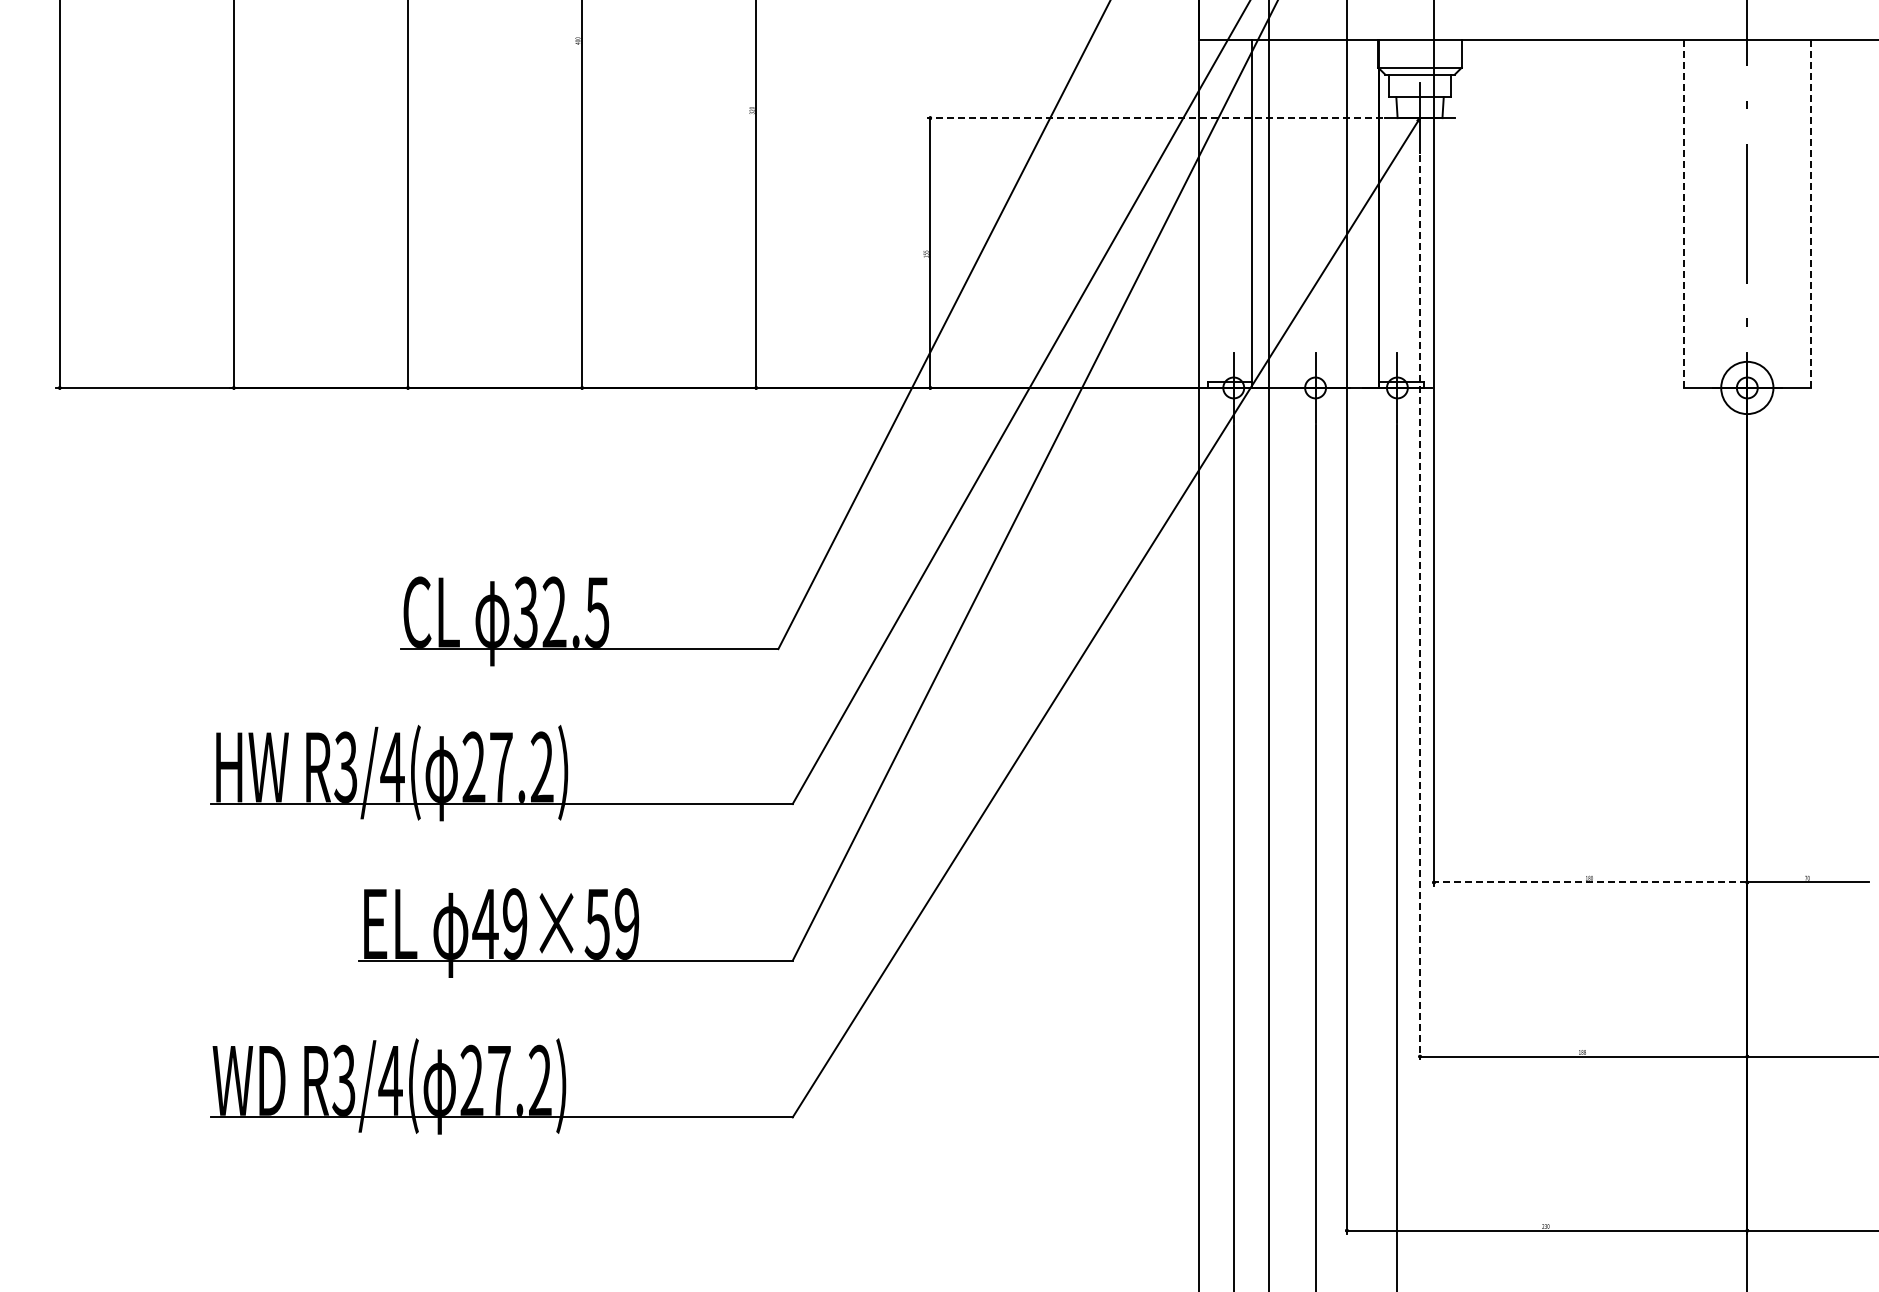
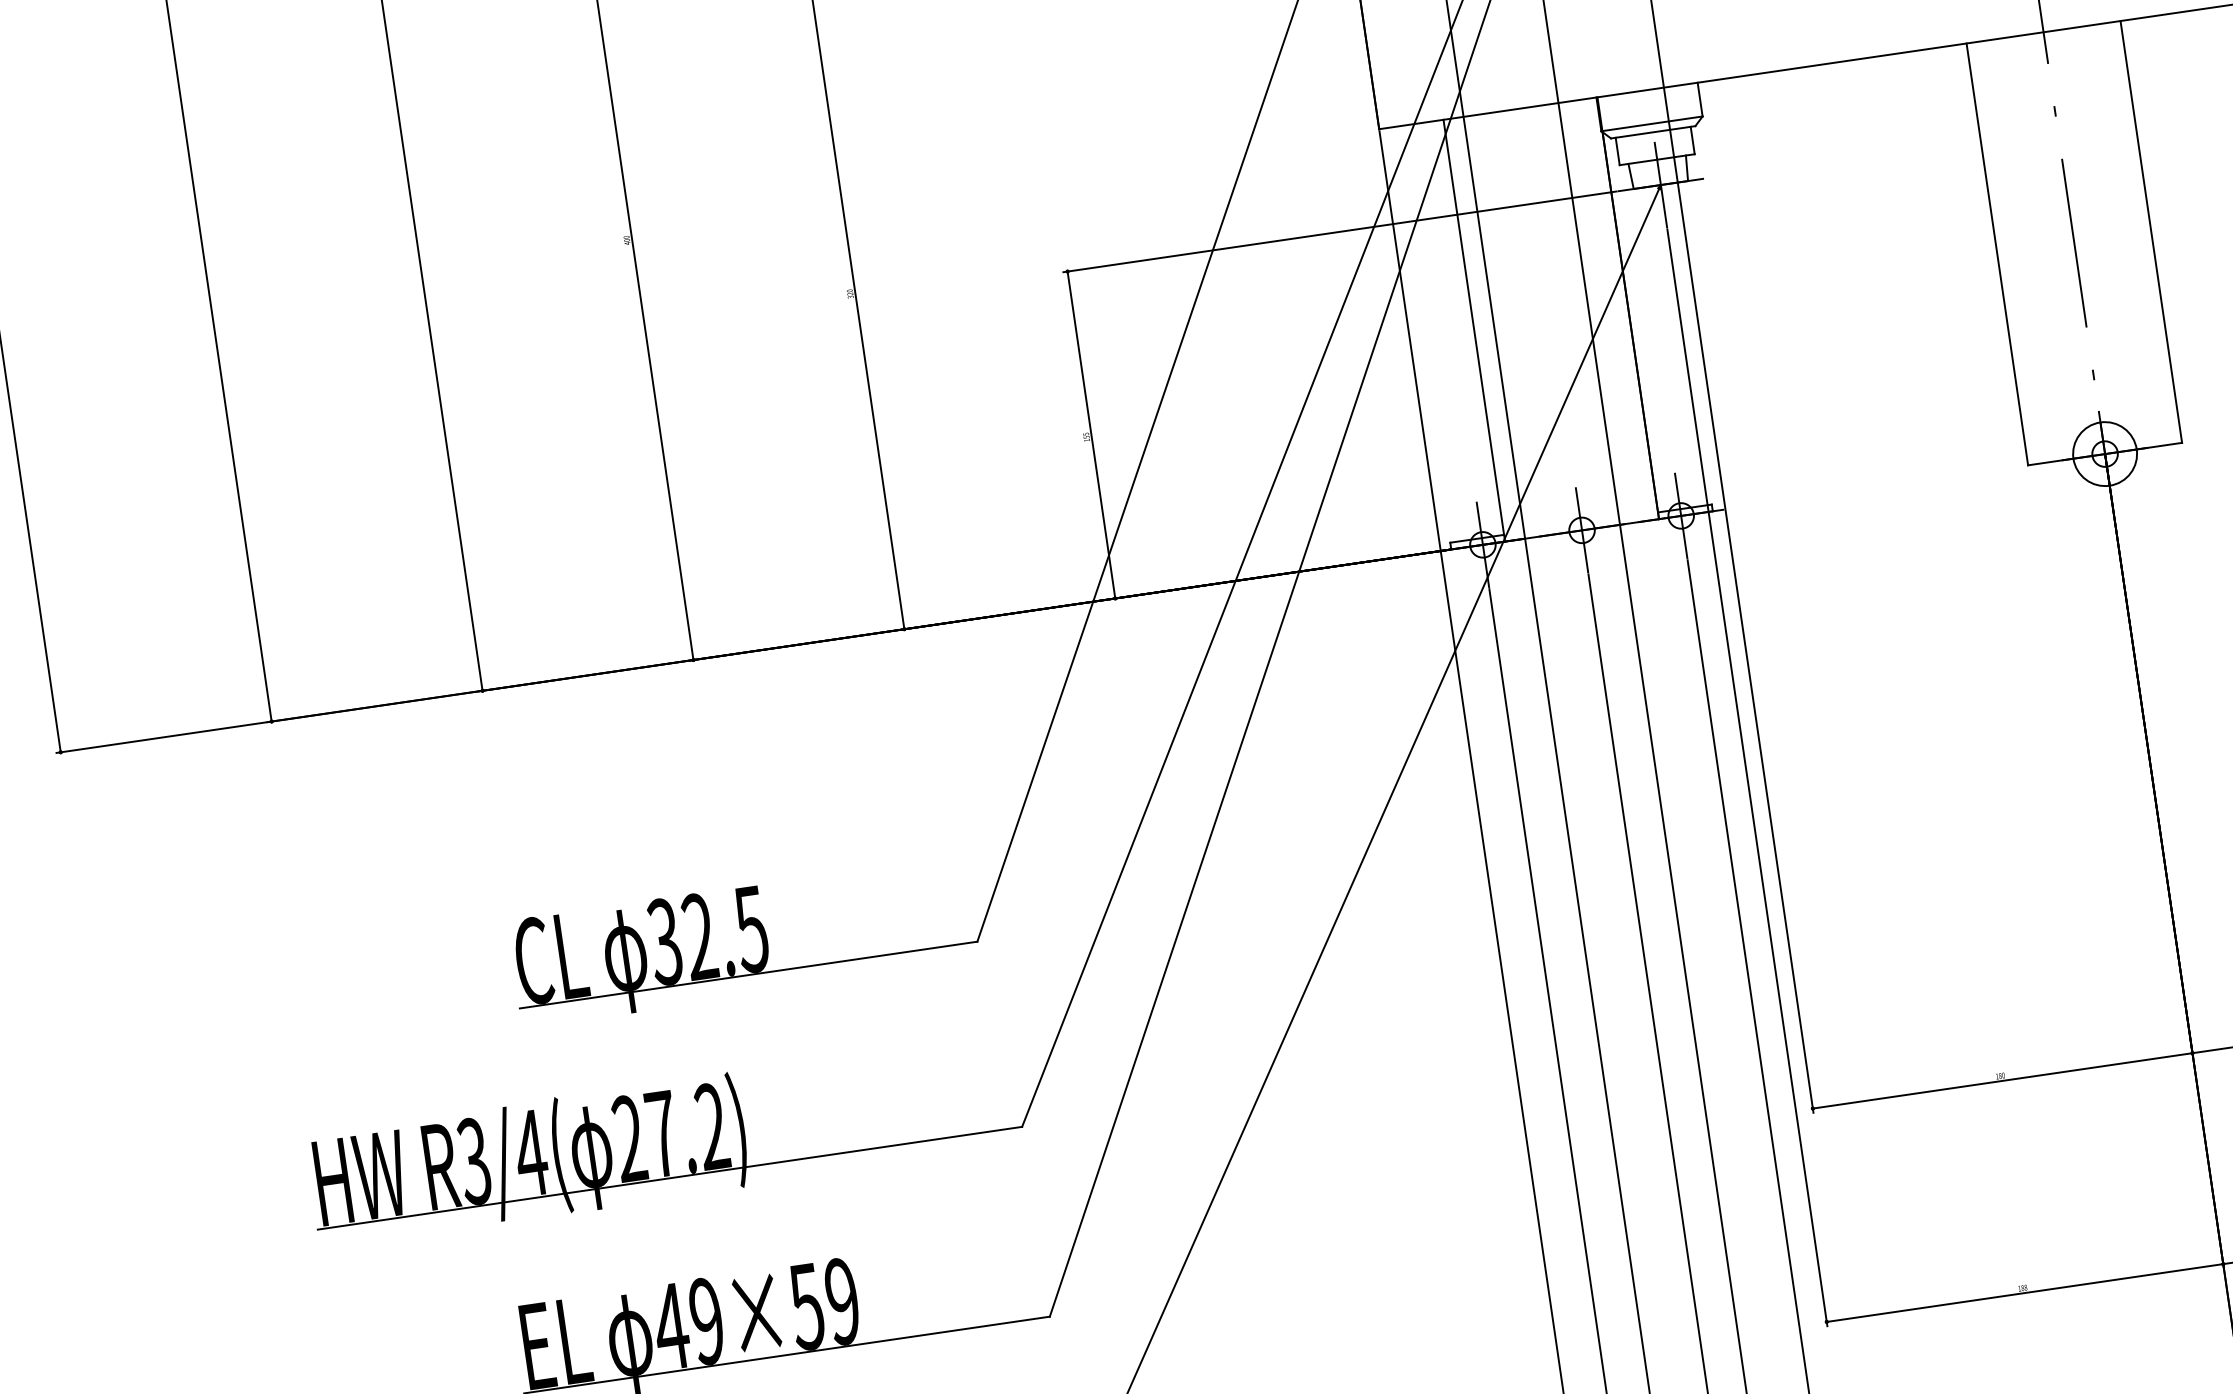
line: (1154, 118) -> (1339, 232), dashed -> solid
line: (1683, 214) -> (1997, 255), dashed -> solid
line: (1810, 214) -> (2150, 232), dashed -> solid
line: (1420, 607) -> (1747, 777), dashed -> solid
line: (1590, 882) -> (2002, 1080), dashed -> solid

